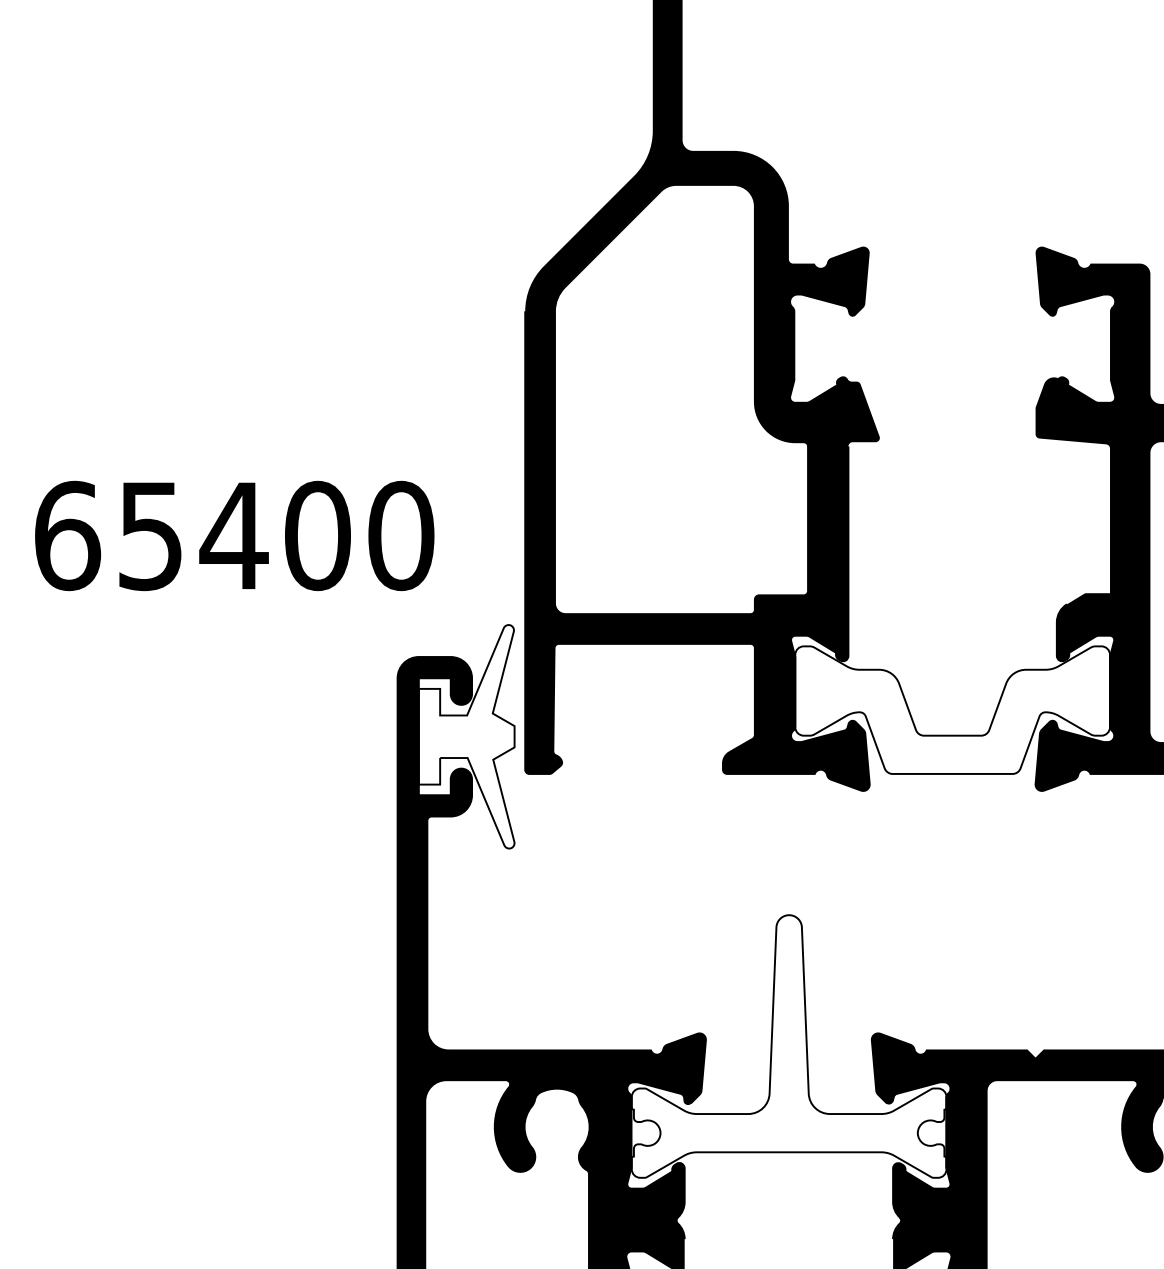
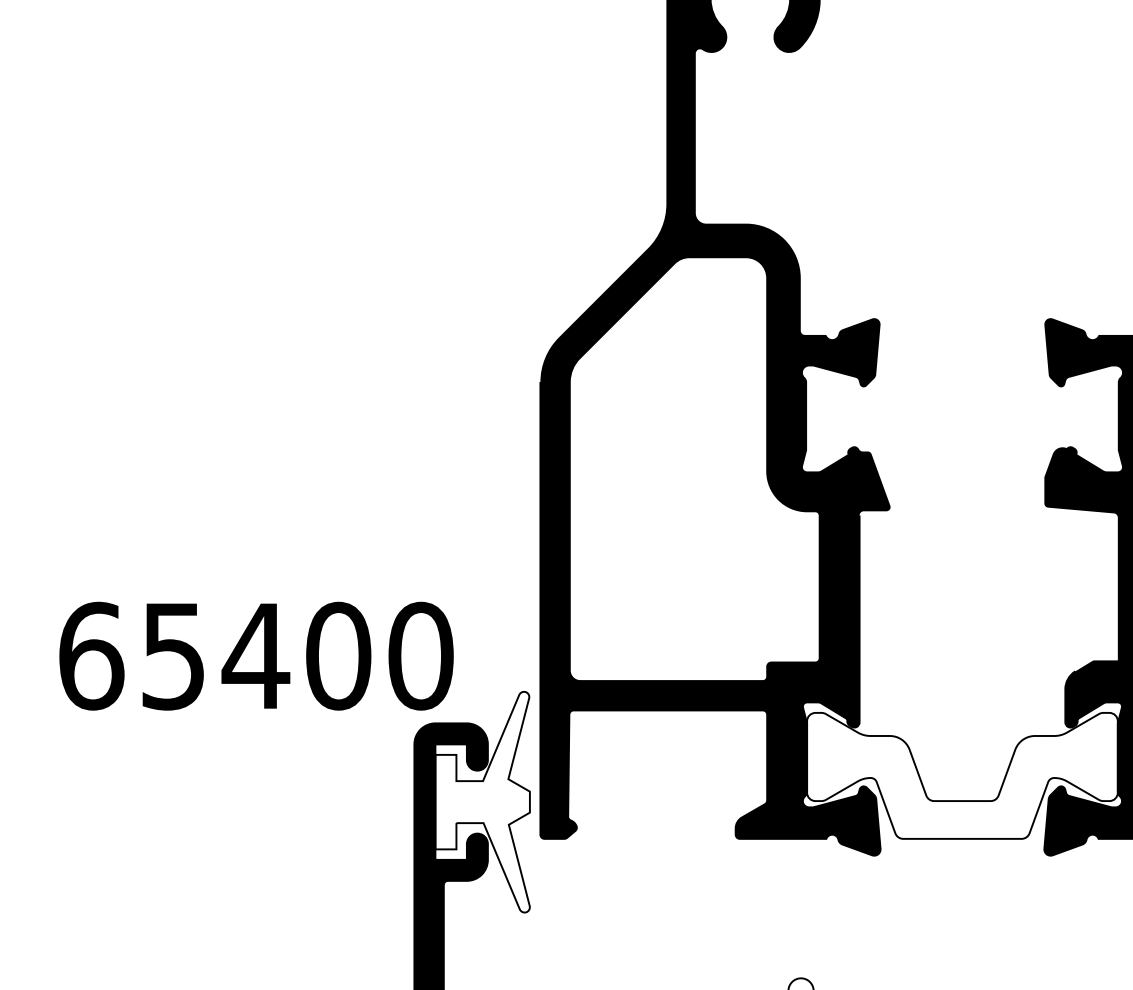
text: (234, 535) -> (256, 655), moved

